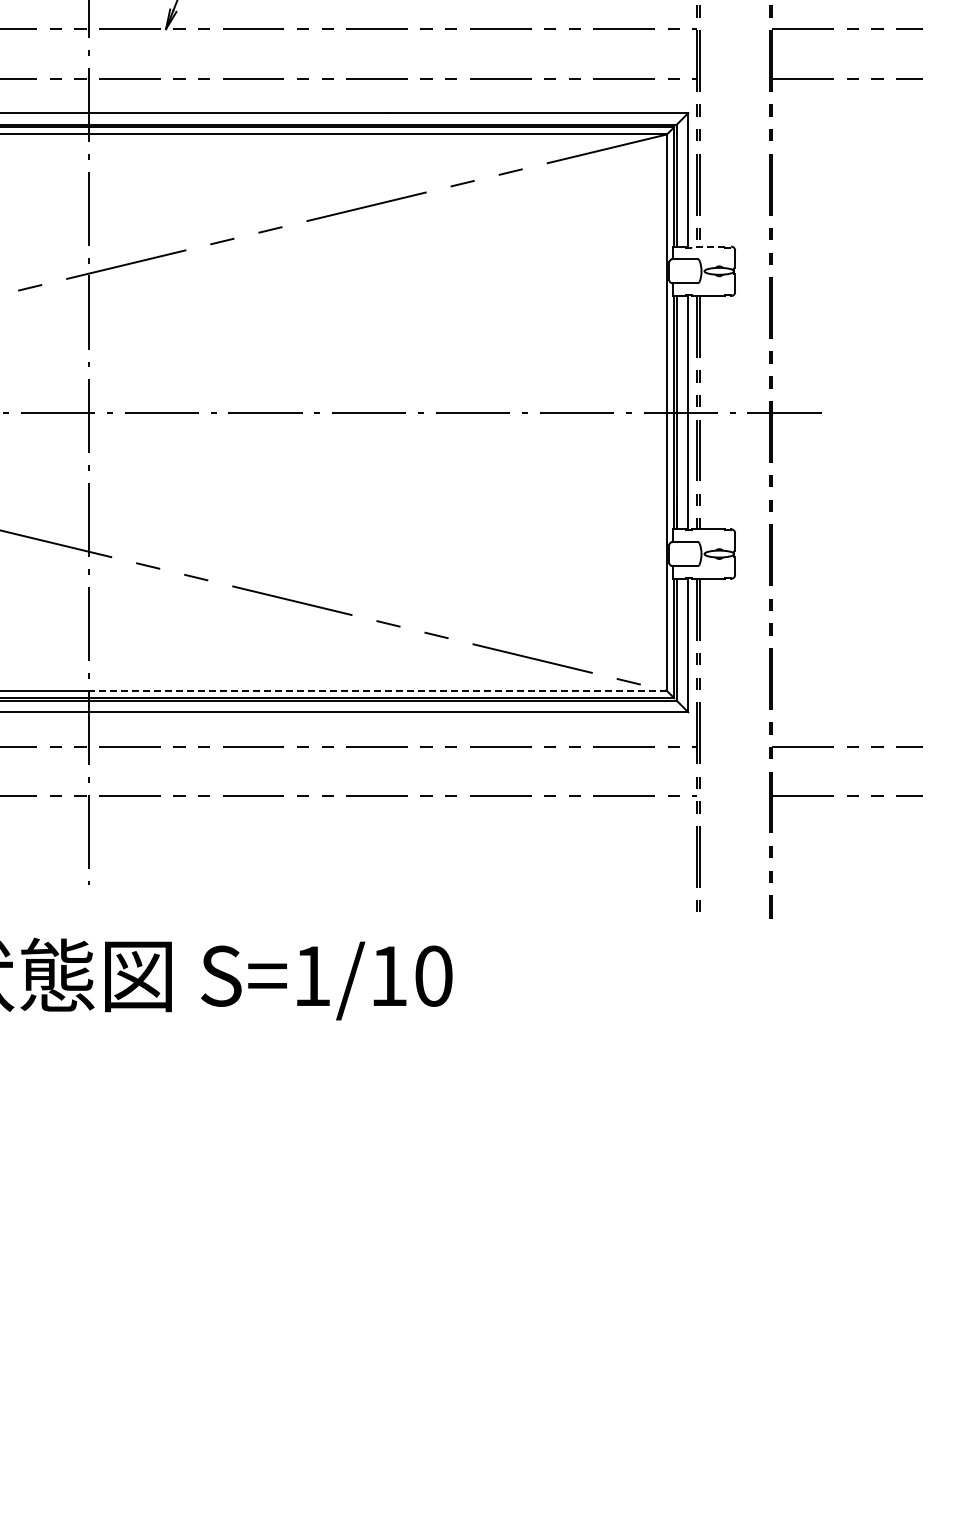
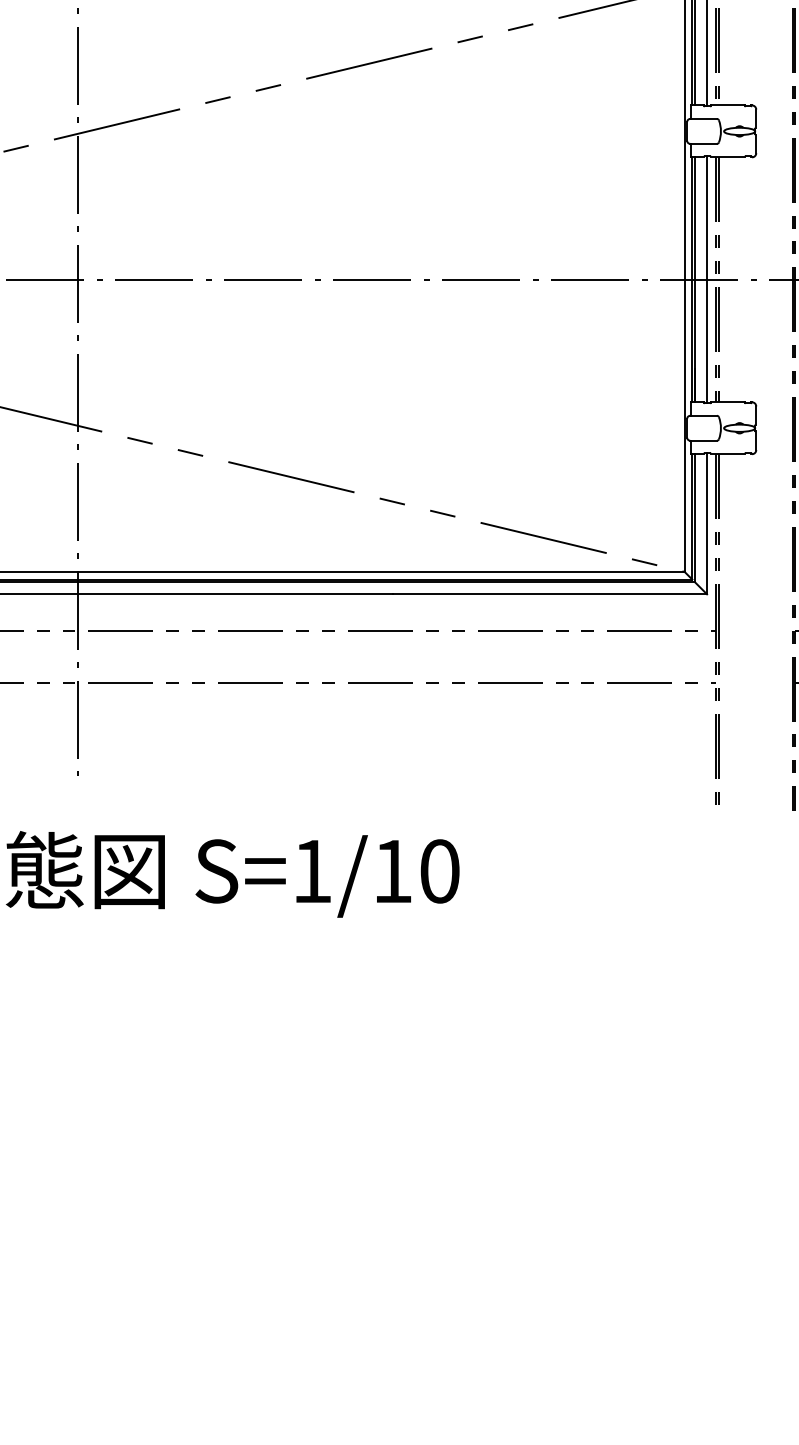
line: (708, 246) -> (728, 105), dashed -> solid
line: (378, 690) -> (381, 571), dashed -> solid

